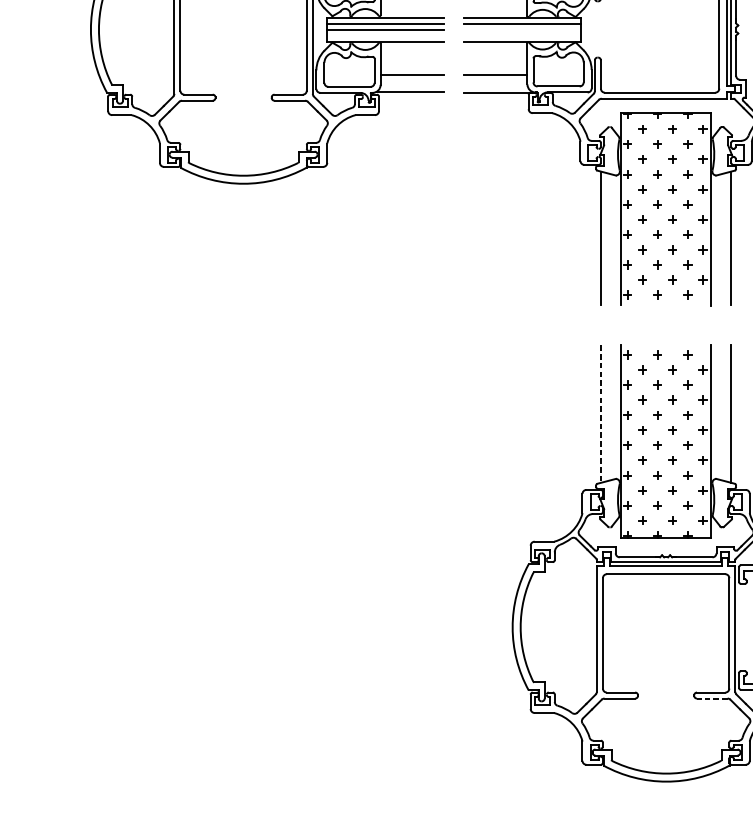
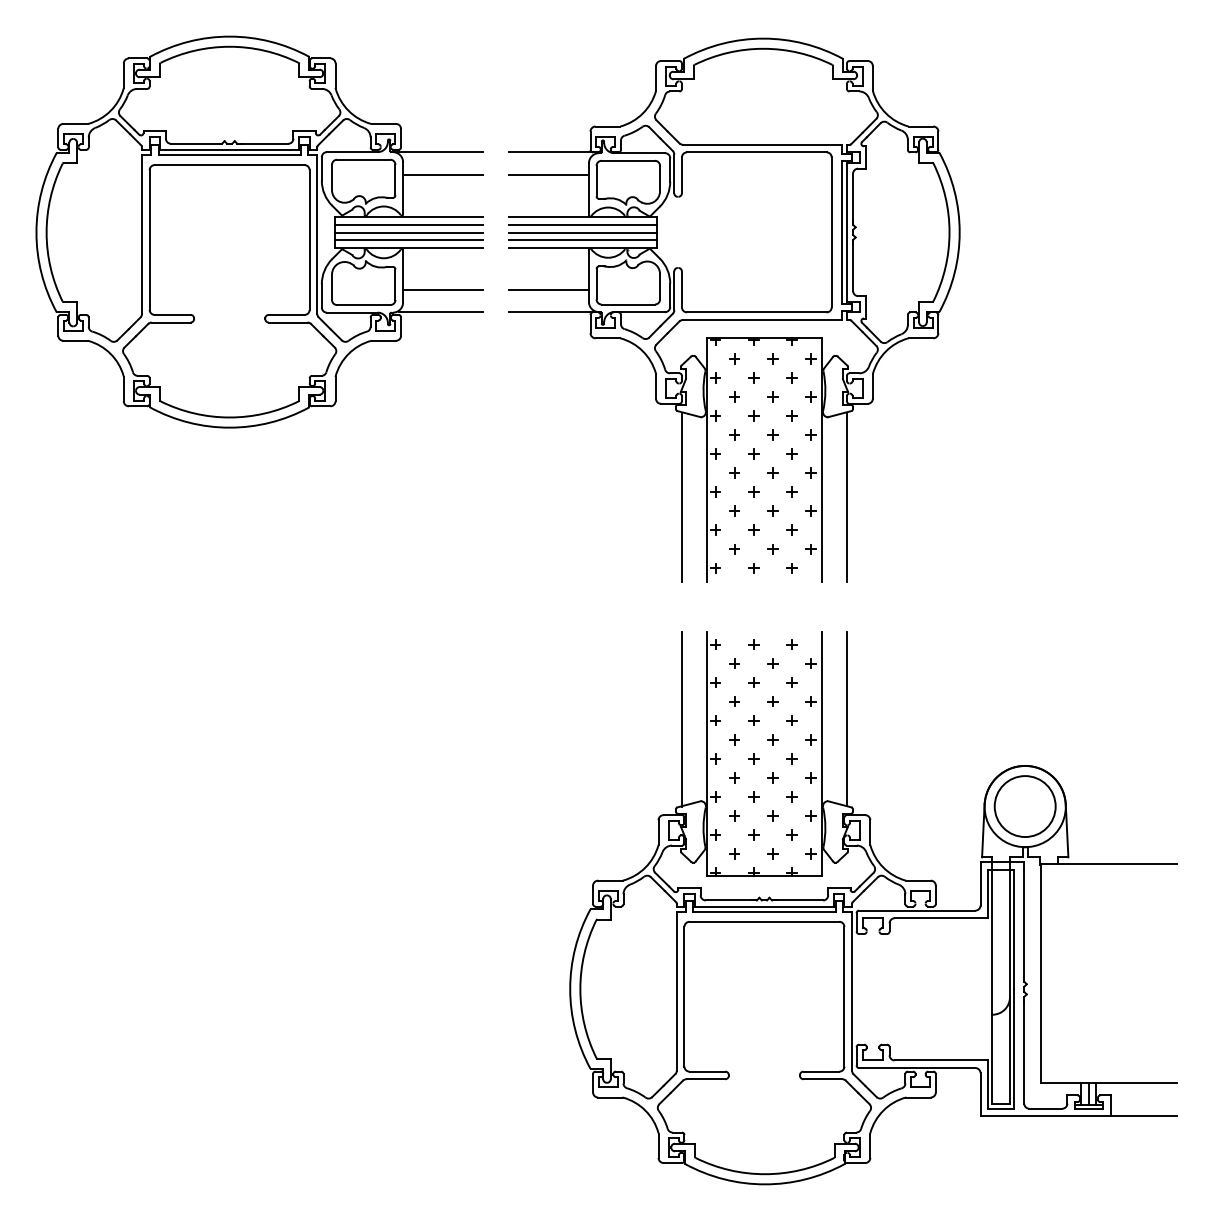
line: (522, 29) -> (582, 232), added
line: (385, 35) -> (409, 240), added
line: (522, 35) -> (582, 240), added
line: (600, 414) -> (681, 719), dashed -> solid
line: (711, 698) -> (822, 1079), dashed -> solid

